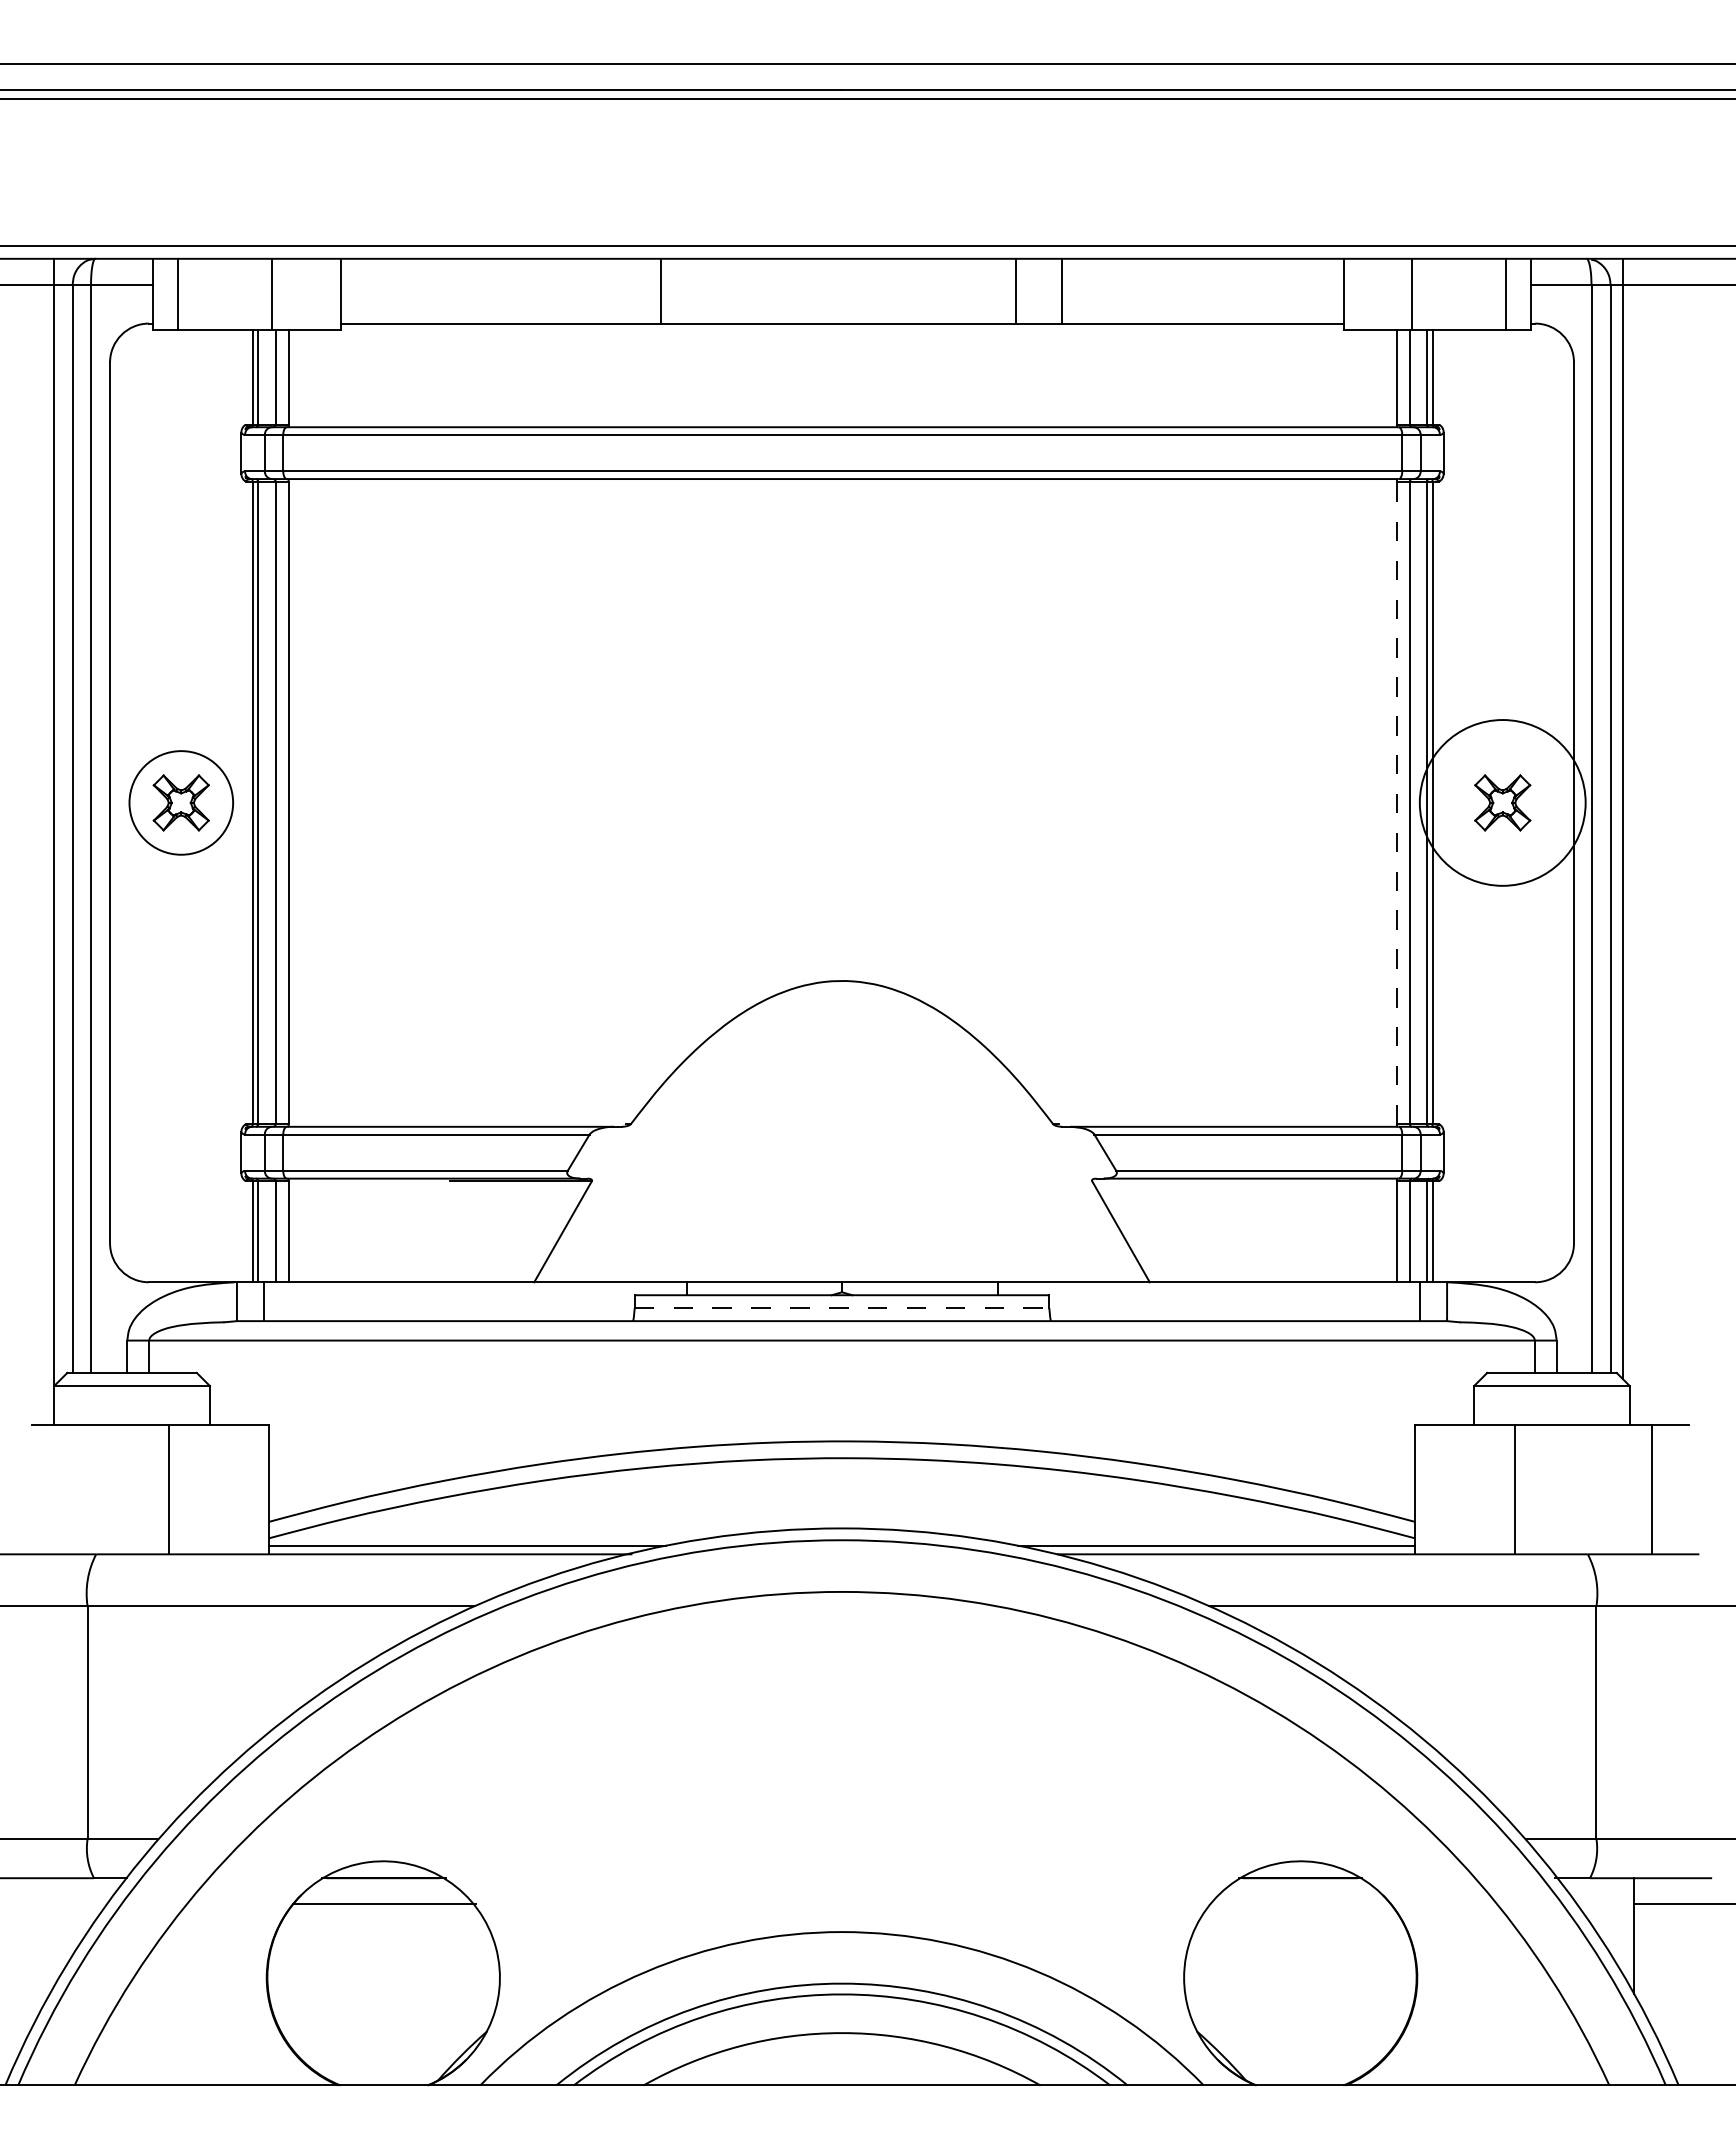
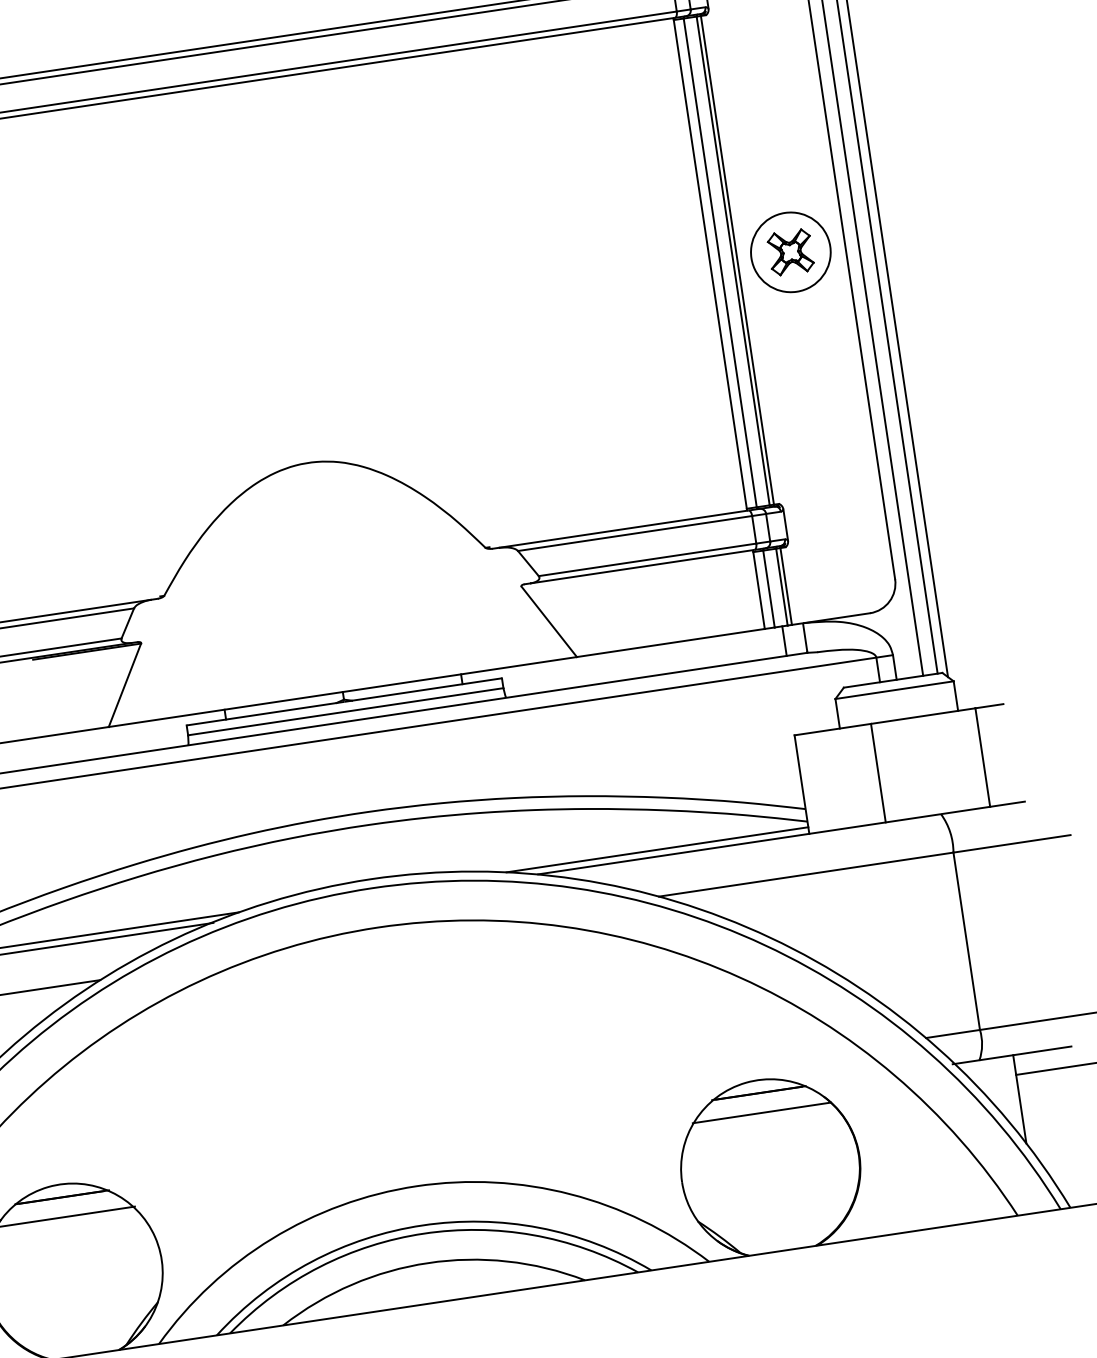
line: (1396, 802) -> (710, 264), dashed -> solid
circle: (1502, 802) -> (790, 252), size x0.62
line: (842, 1308) -> (346, 711), dashed -> solid
line: (1299, 1904) -> (761, 1113), added

